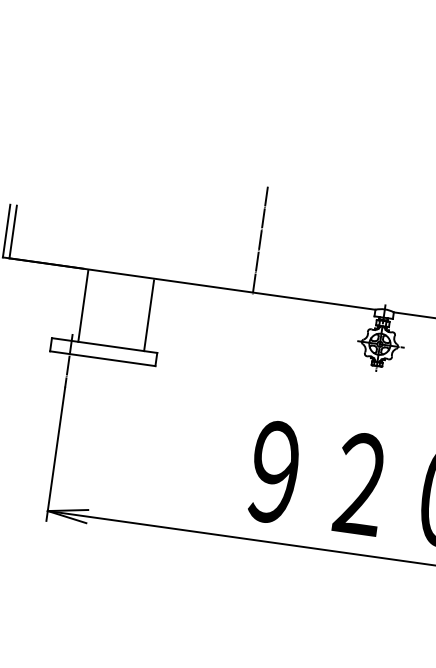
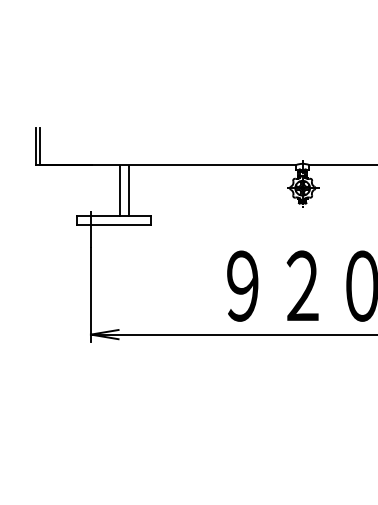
line: (260, 240) -> (210, 128), removed
line: (83, 305) -> (119, 190), moved
line: (149, 315) -> (128, 190), moved

